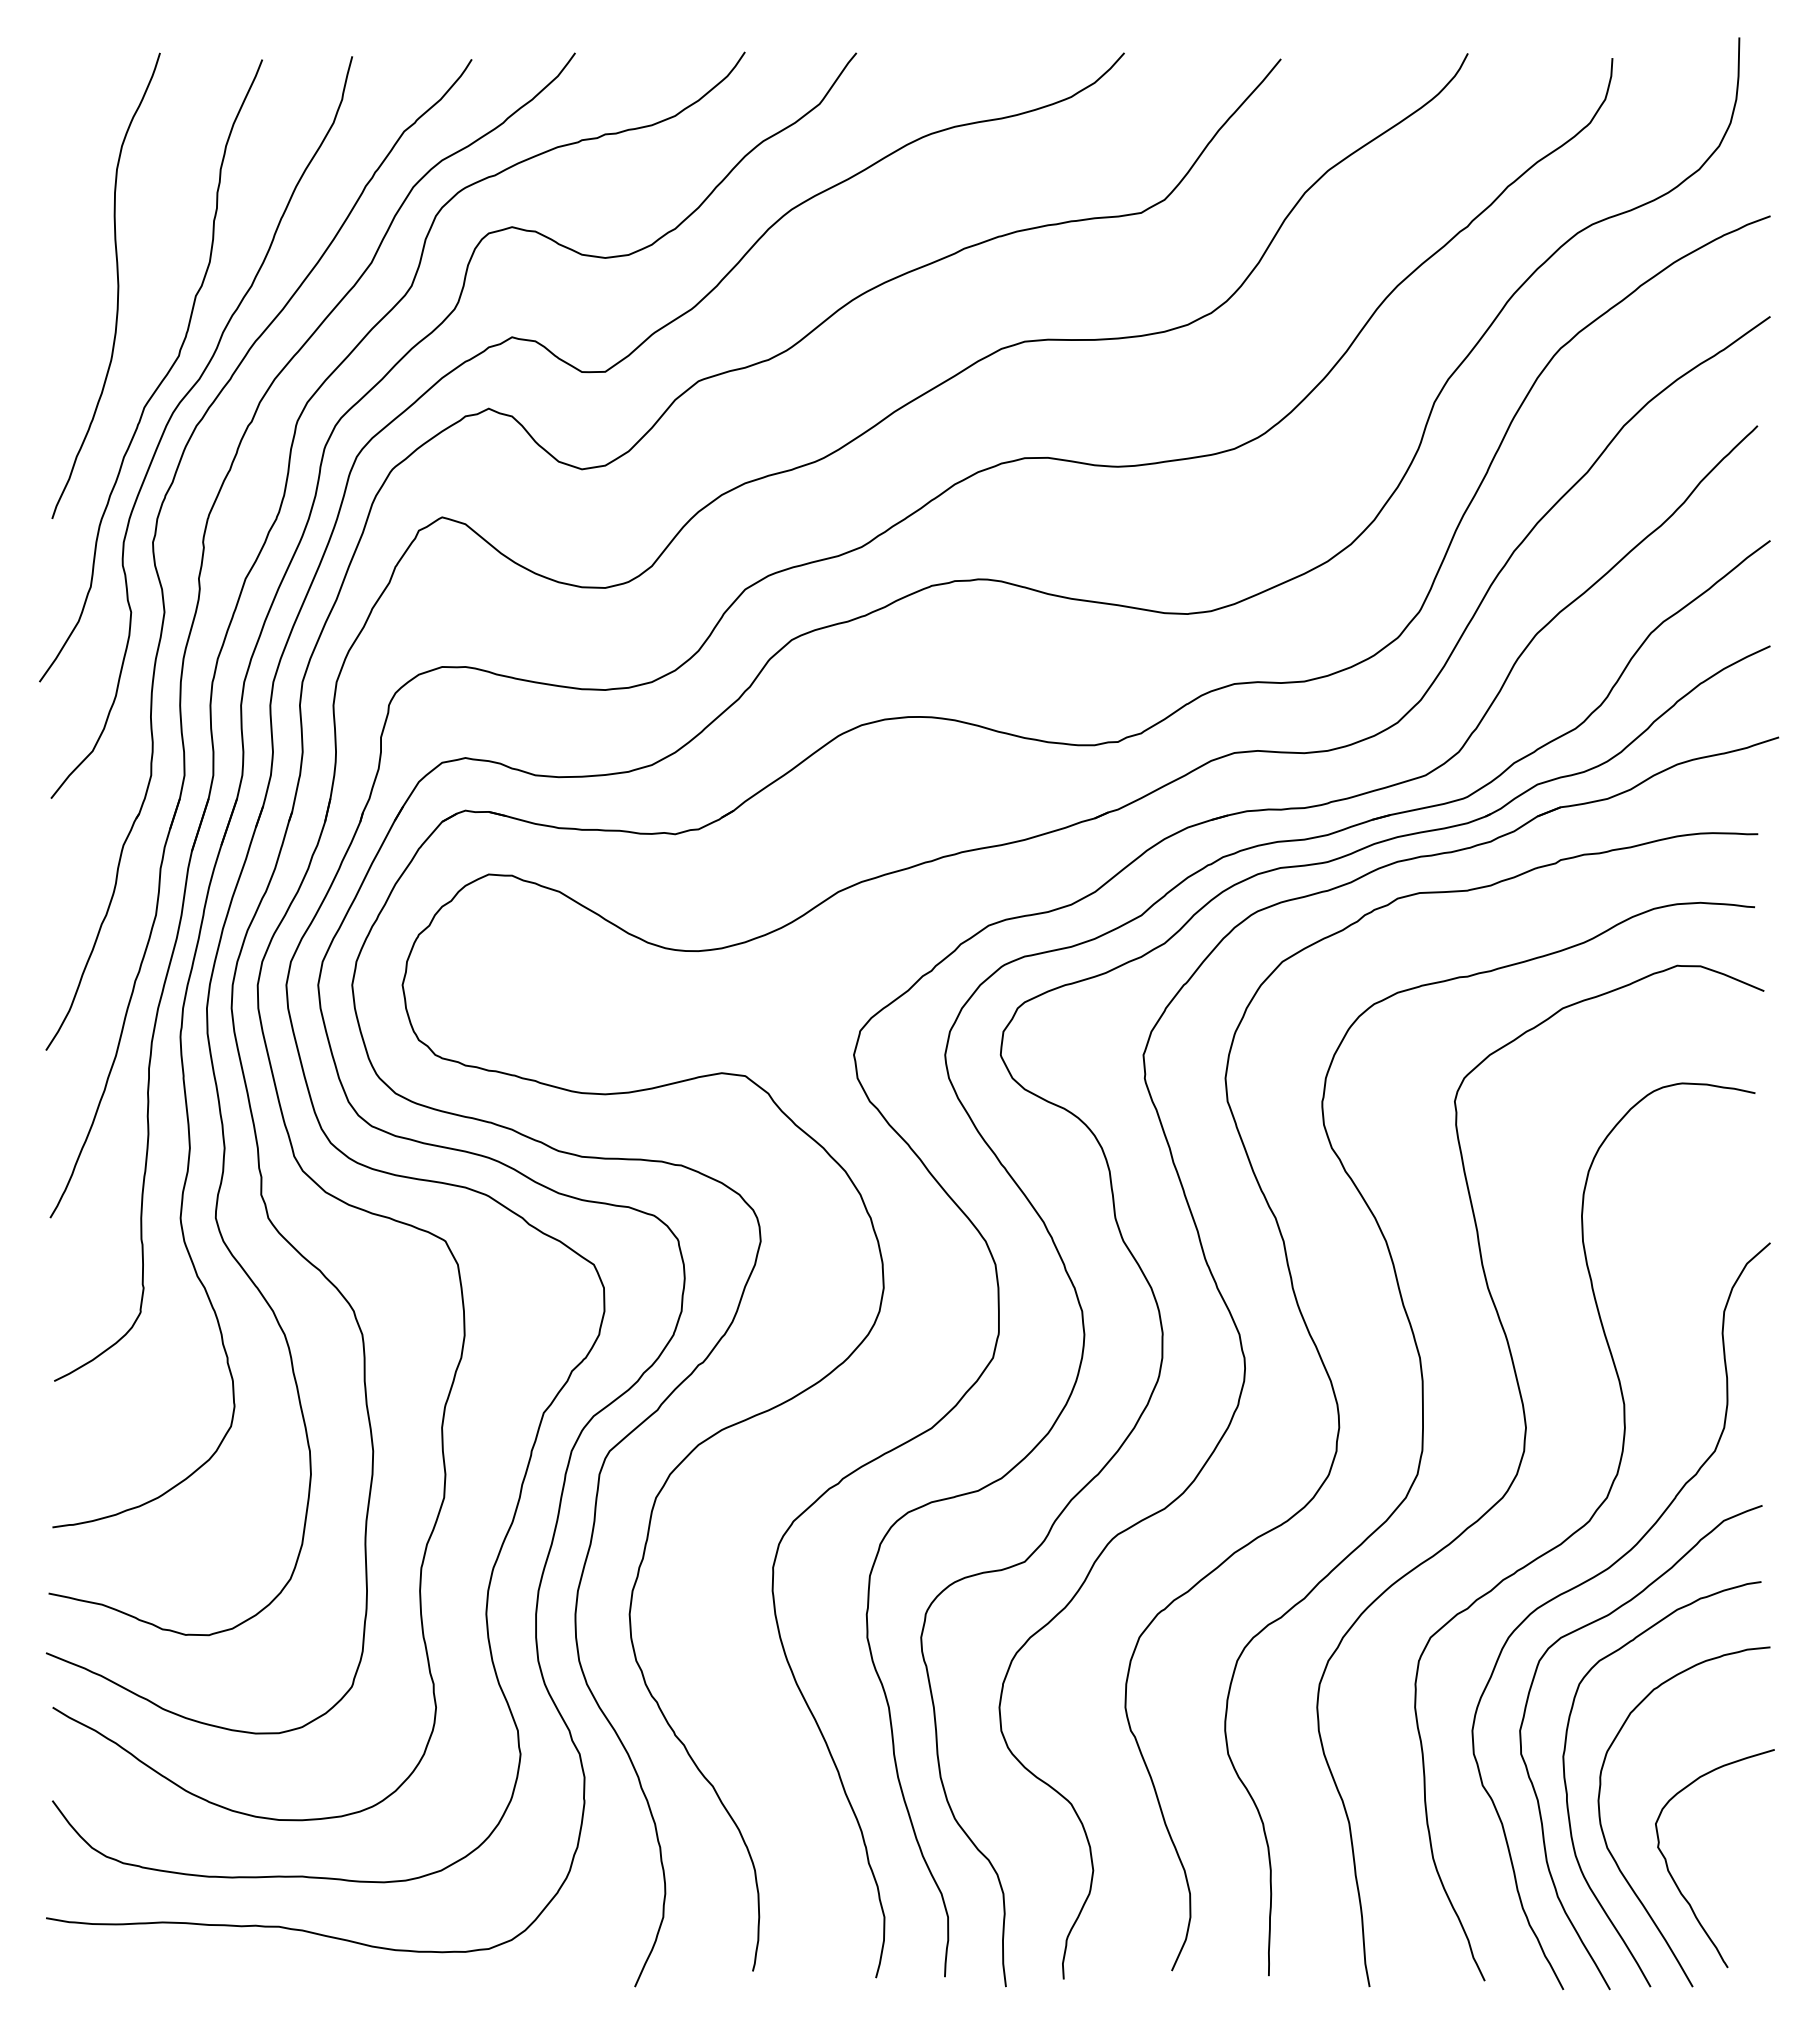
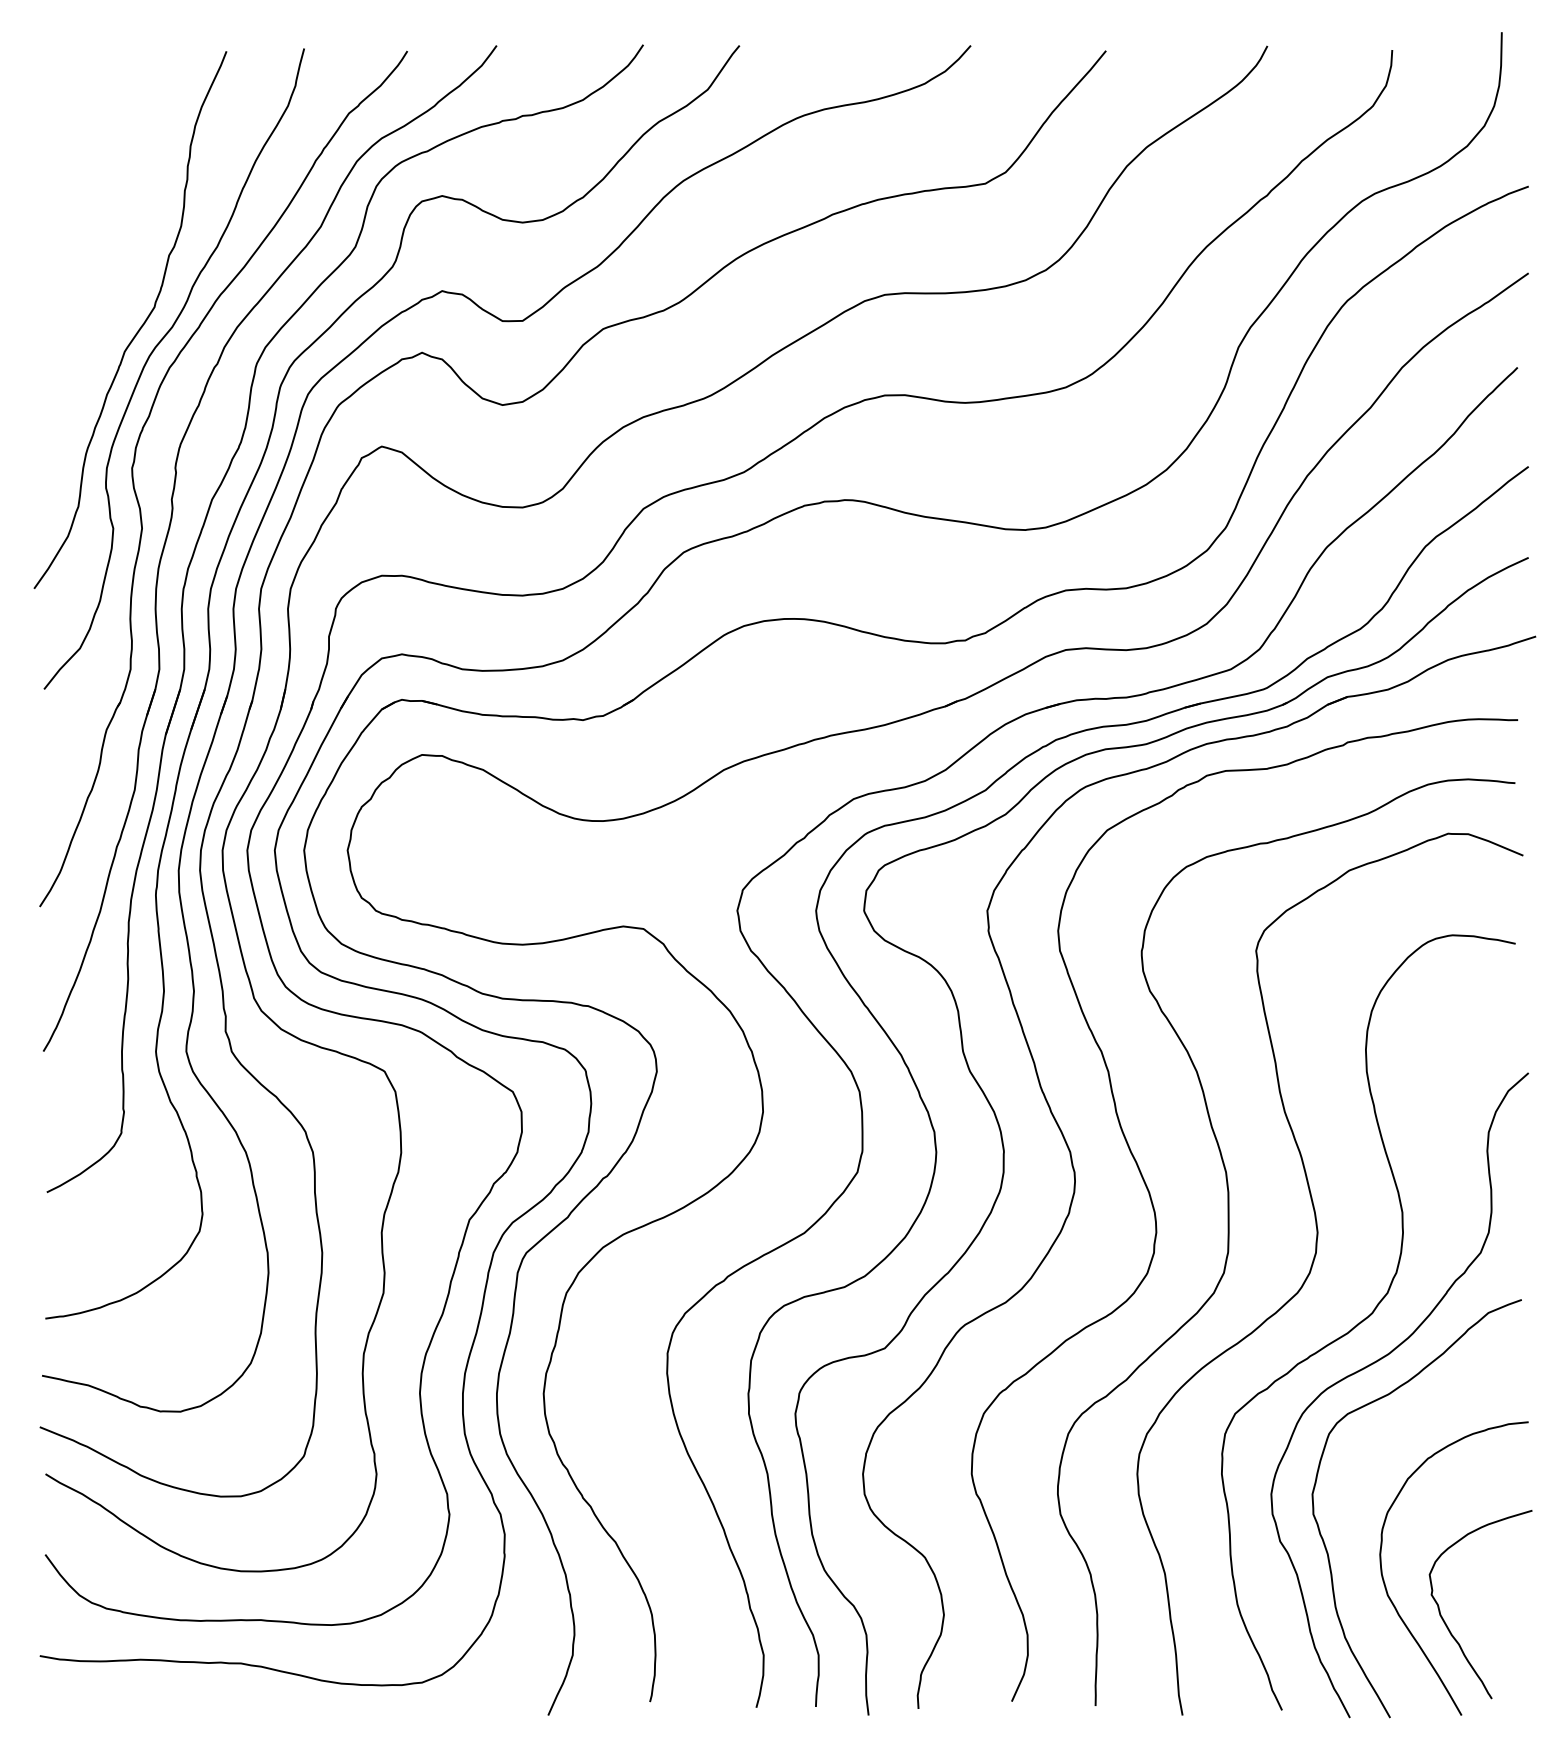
curve: (117, 285) -> (101, 246), removed
curve: (1567, 1788) -> (1353, 1544), removed

